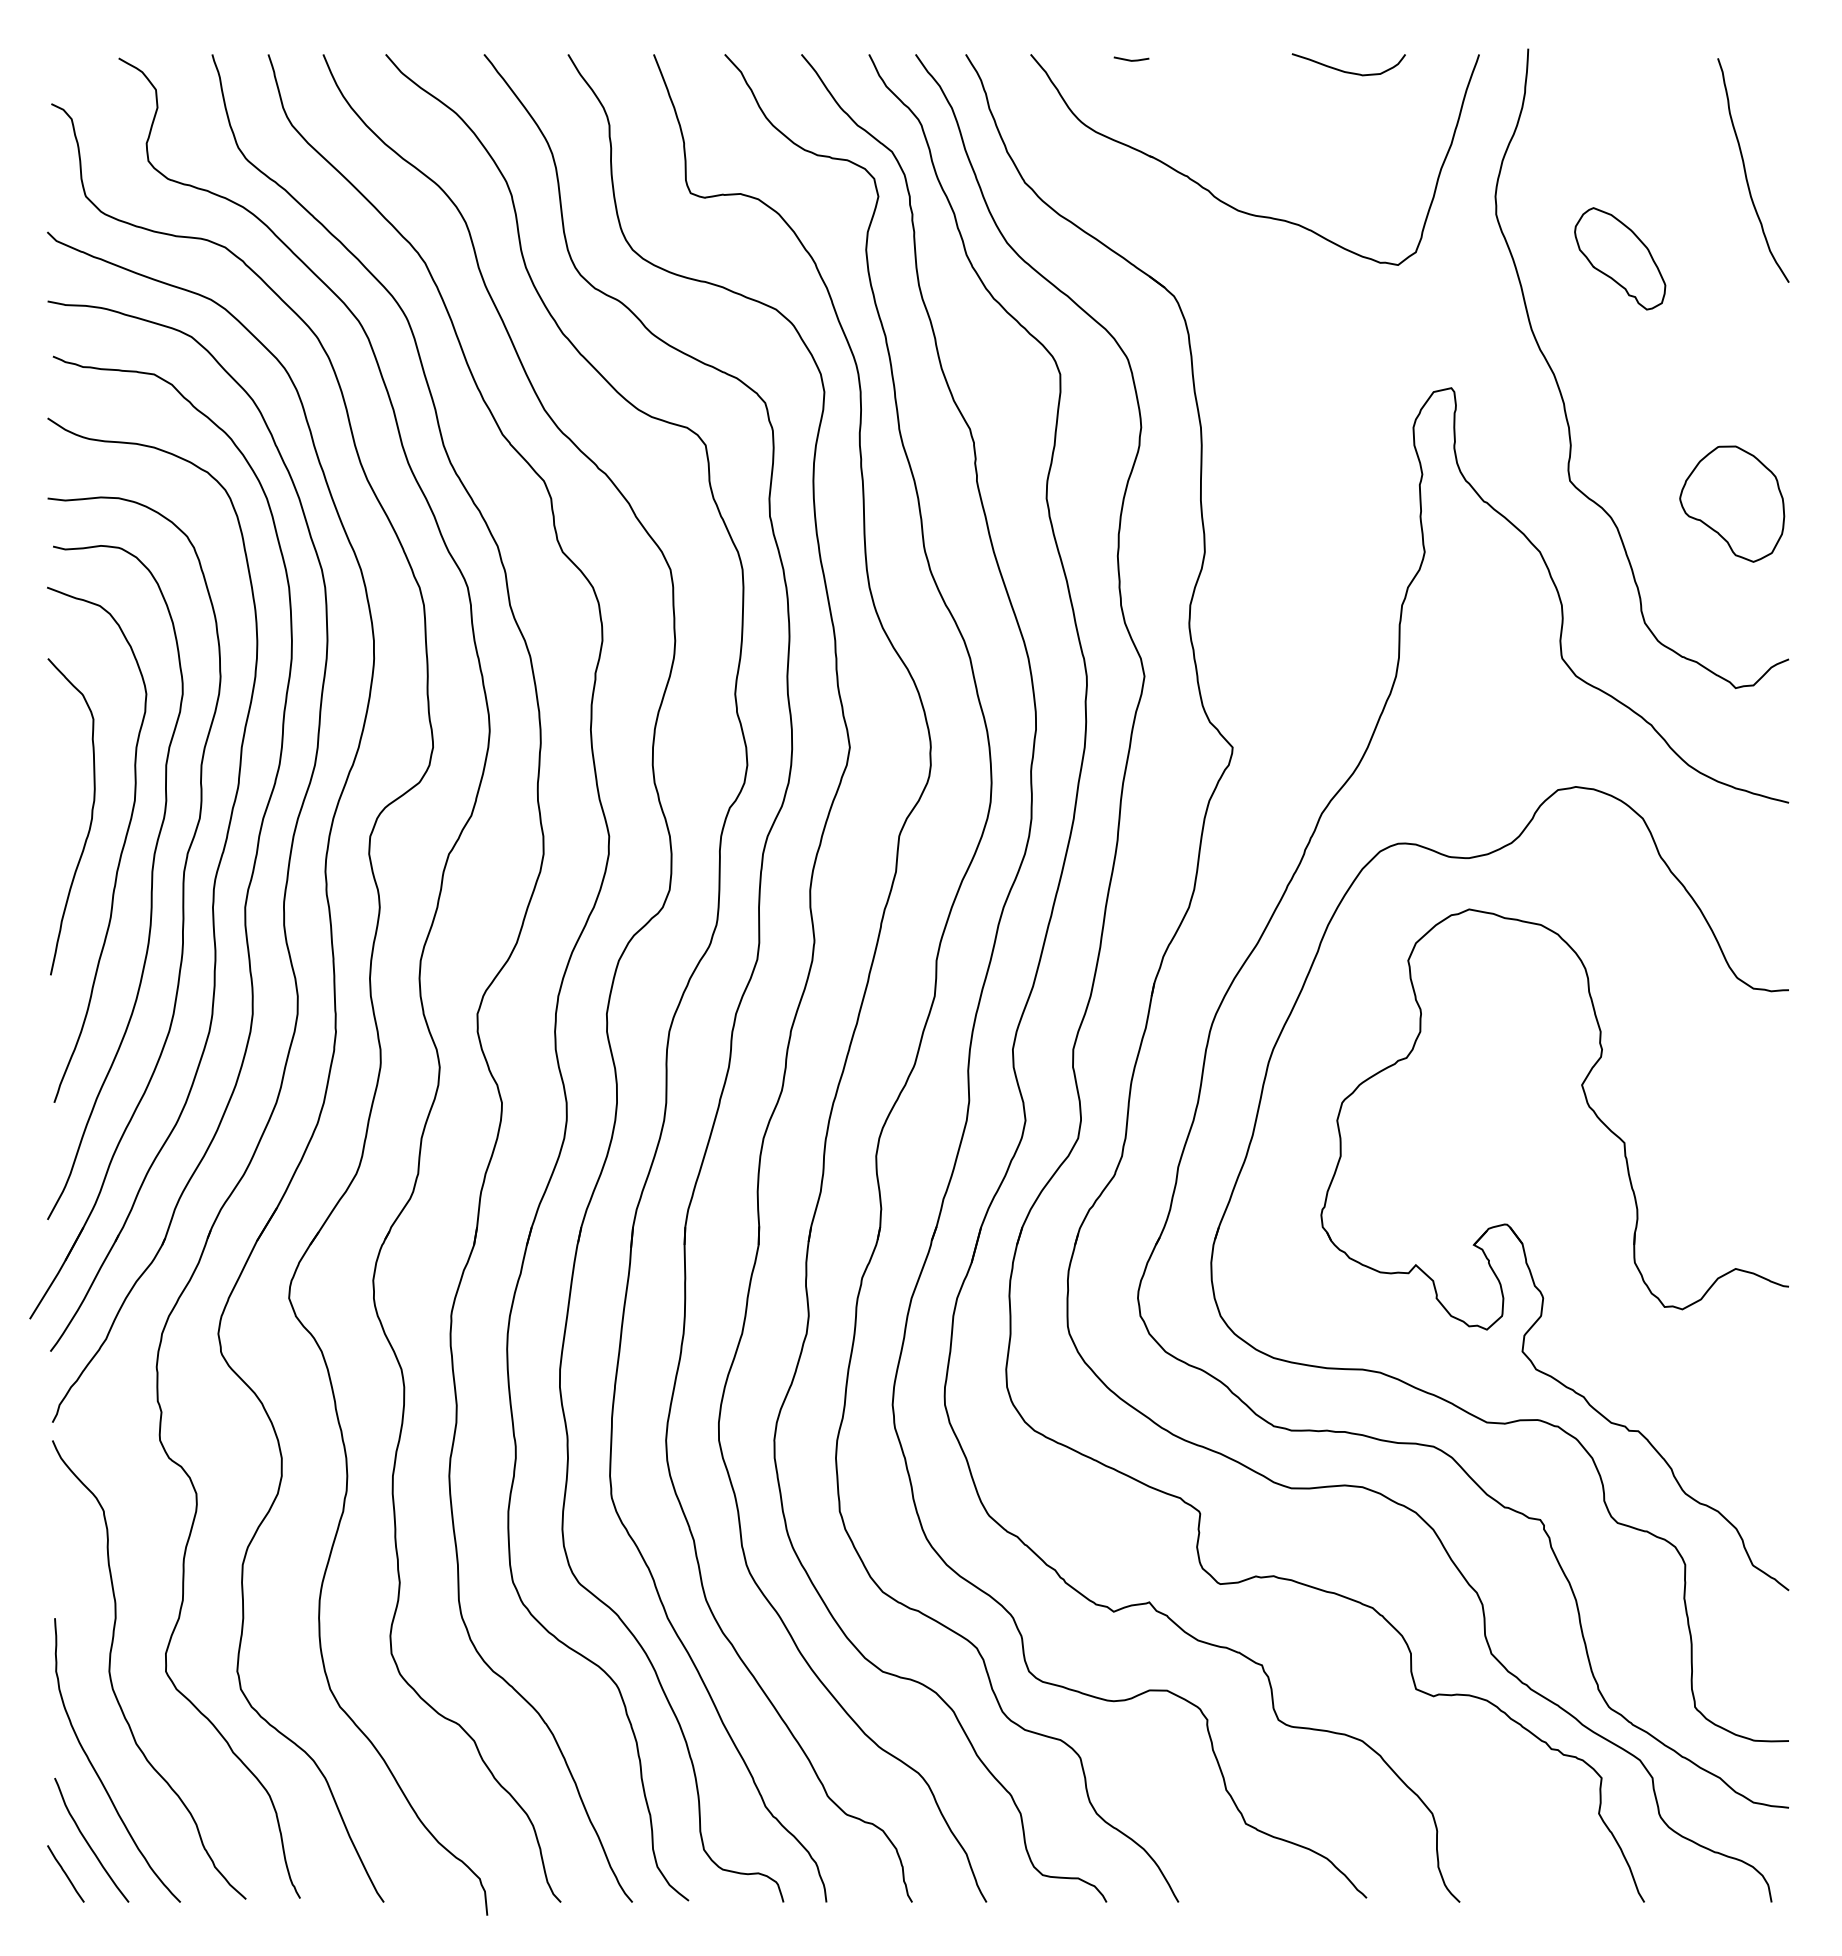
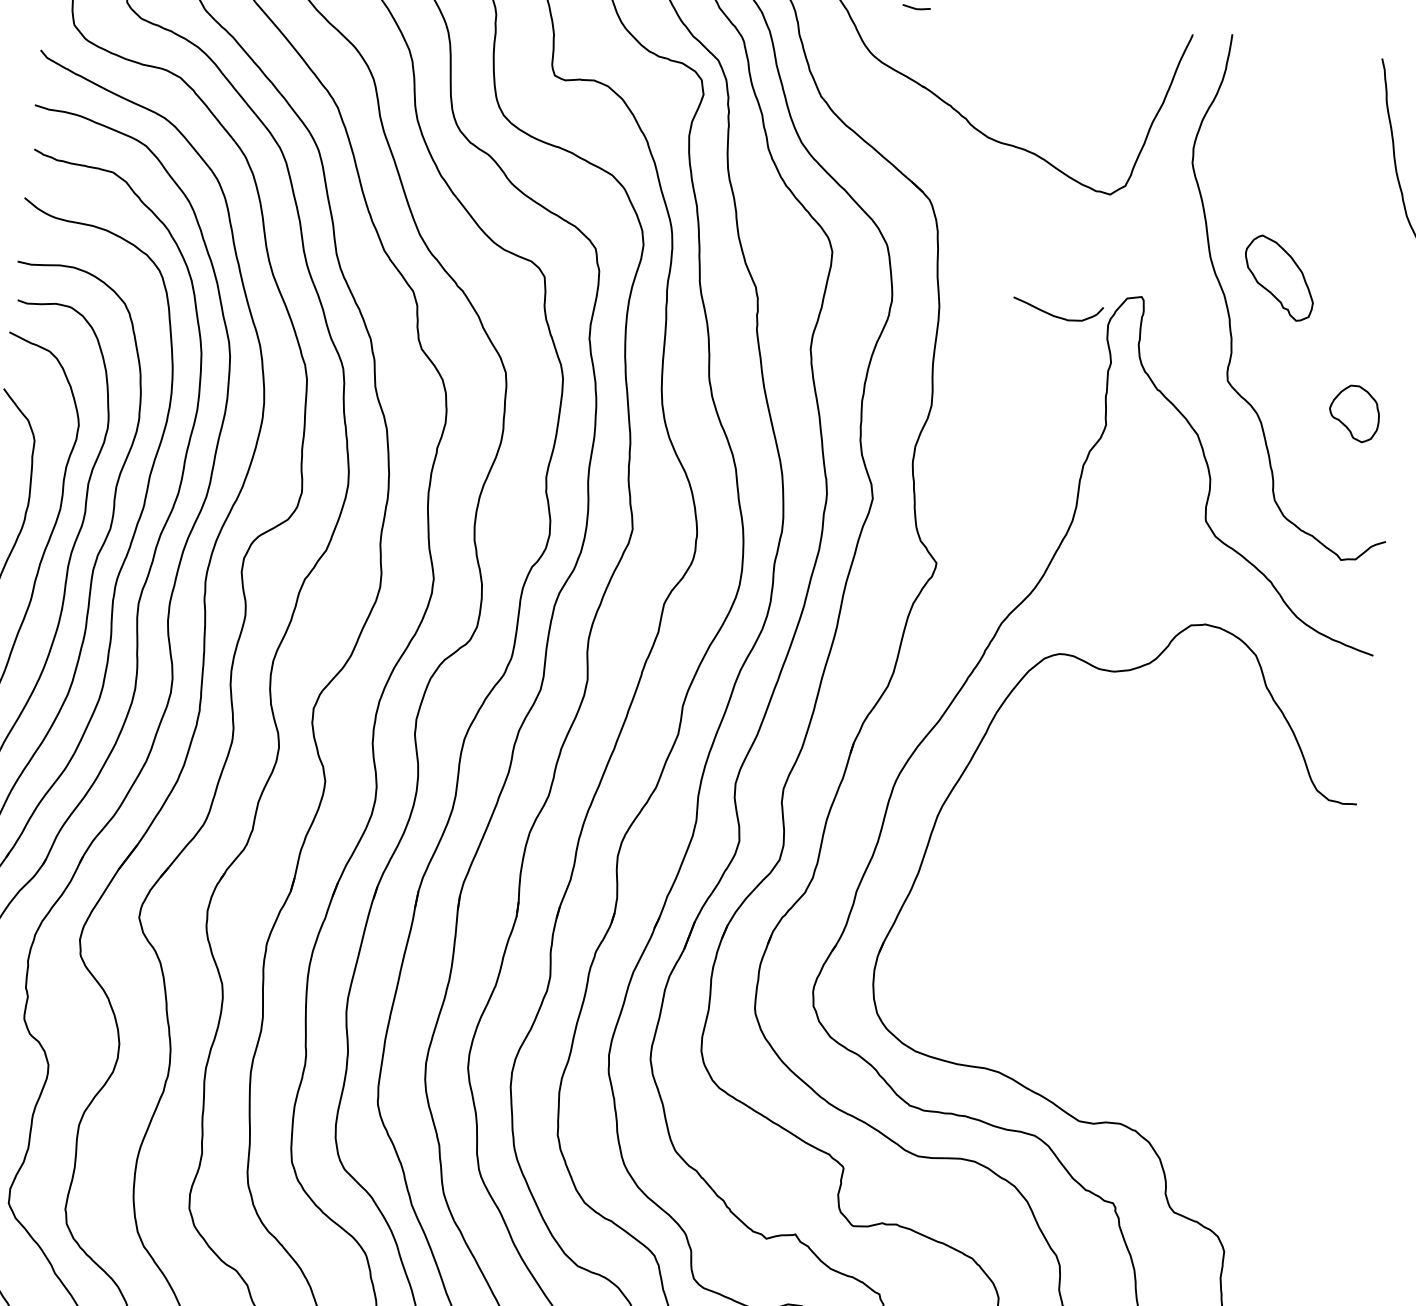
curve: (1348, 71) -> (1056, 316), moved
part: (1620, 258) -> (1279, 277), moved
part: (1732, 503) -> (1354, 413), size x0.6
part: (1526, 1256) -> (1125, 992), removed

